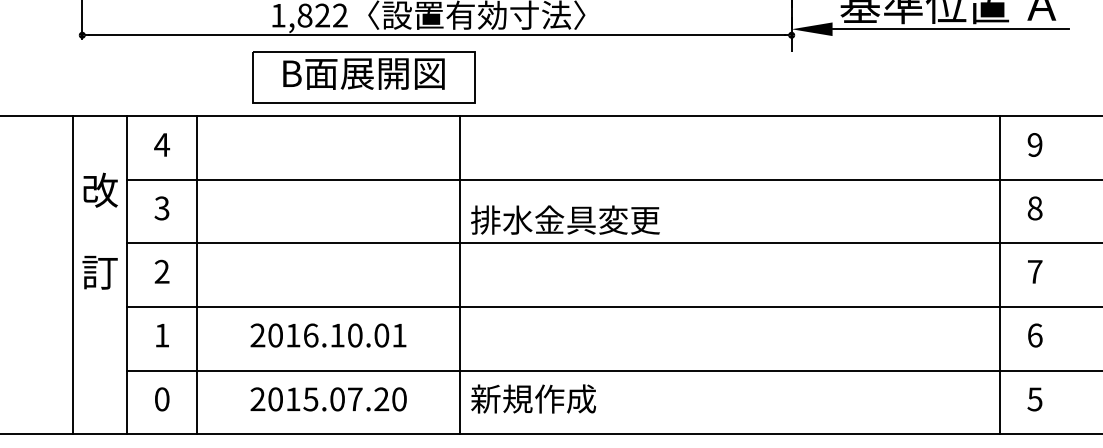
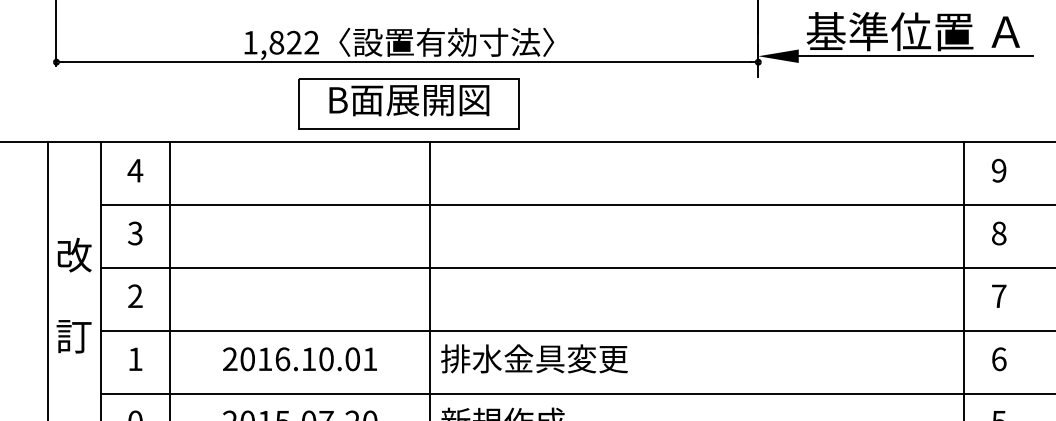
part: (363, 77) -> (408, 103), moved
text: (565, 219) -> (534, 358), moved
text: (99, 230) -> (73, 294), moved

